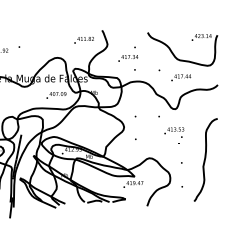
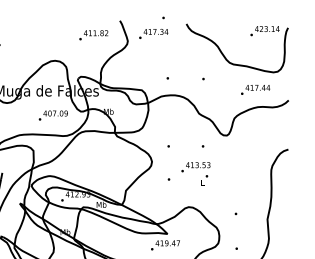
text: (128, 53) -> (154, 26), moved
text: (181, 77) -> (256, 89), moved
text: (174, 135) -> (196, 173), moved

